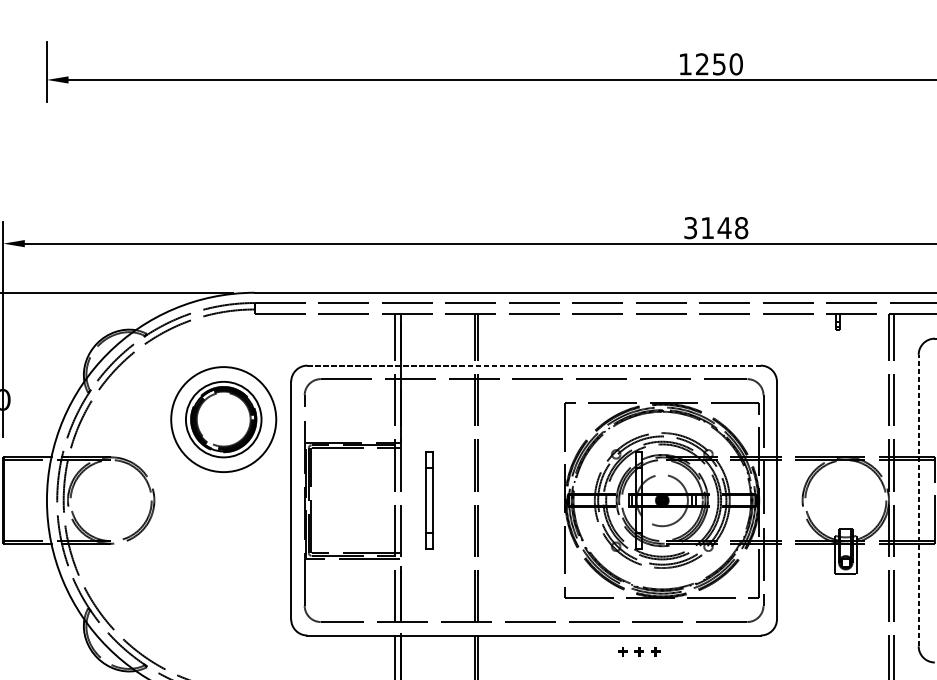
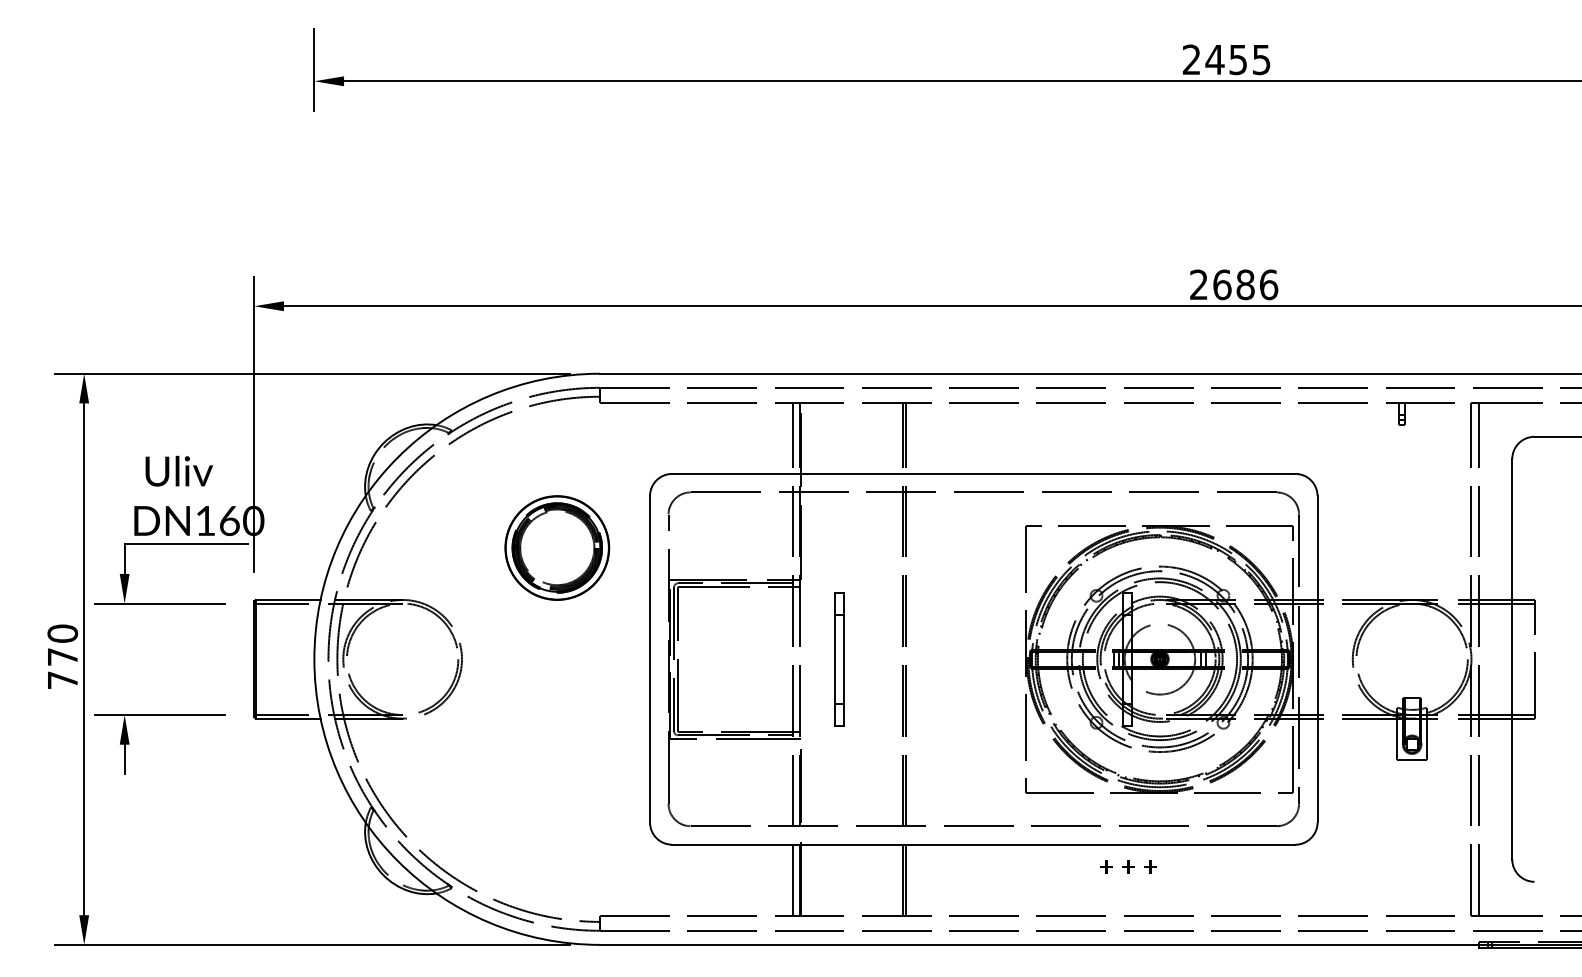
text: (710, 64) -> (1226, 59), 1250 -> 2455
text: (716, 227) -> (1234, 284), 3148 -> 2686
line: (533, 365) -> (983, 473), dashed -> solid
circle: (223, 419) -> (556, 547), size x0.71
line: (918, 499) -> (1512, 658), dashed -> solid

